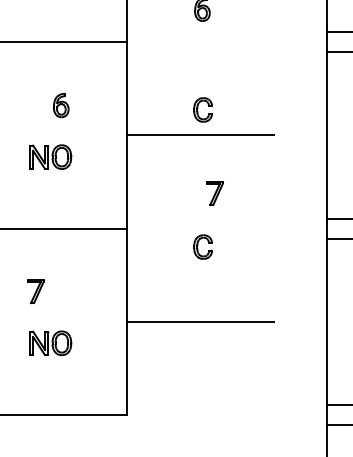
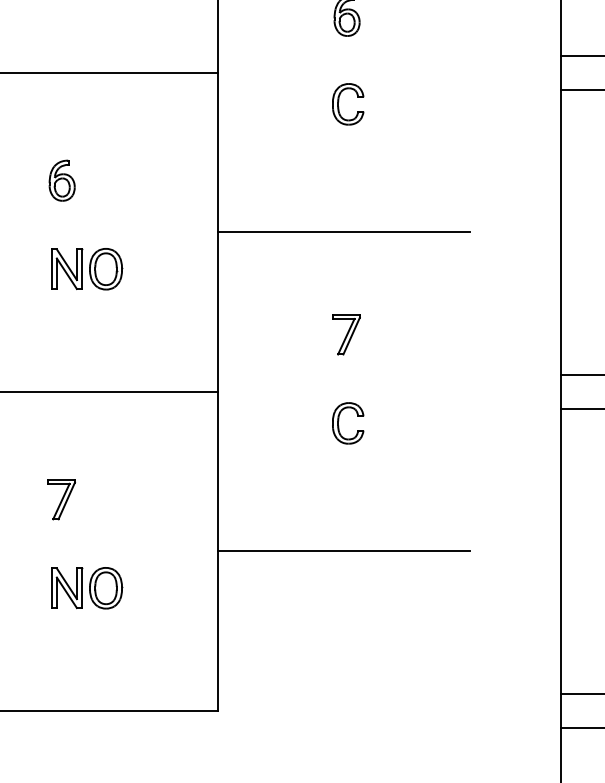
part: (61, 105) -> (62, 180), moved
part: (202, 109) -> (347, 103), moved
part: (214, 193) -> (345, 334), moved

